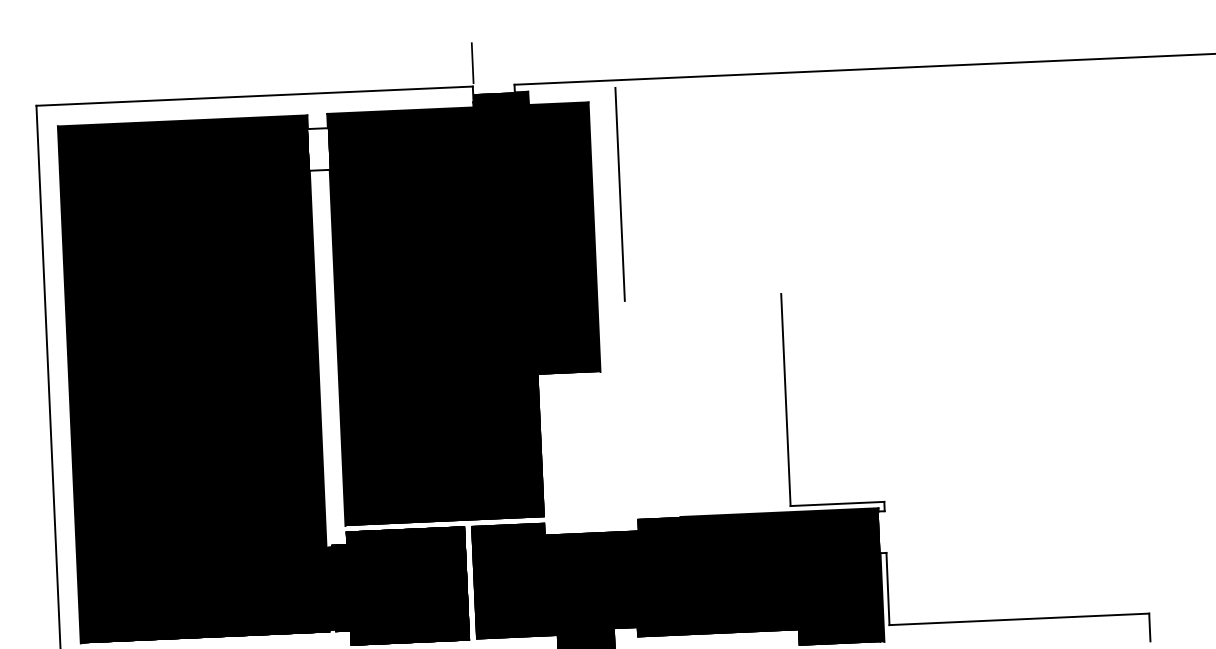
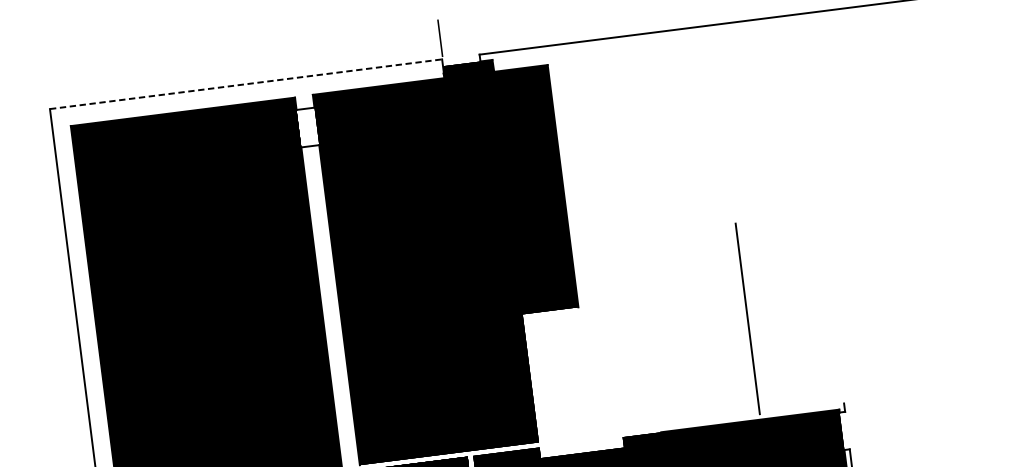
line: (255, 96) -> (246, 84), solid -> dashed
line: (619, 193) -> (582, 144), removed
line: (837, 503) -> (801, 408), removed

